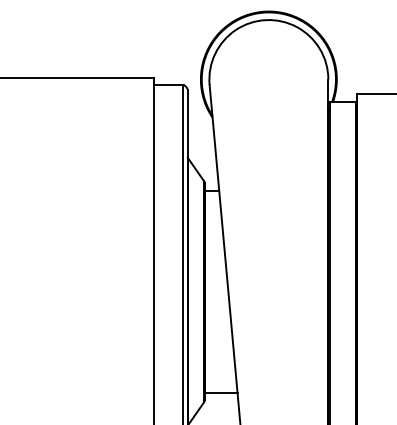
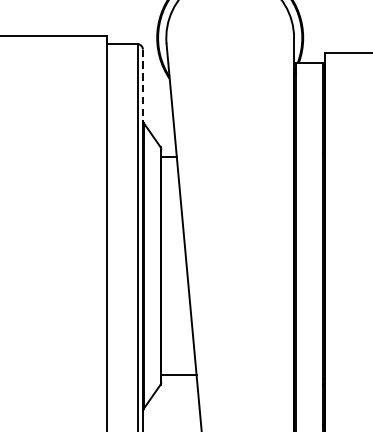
line: (187, 123) -> (142, 85), solid -> dashed

